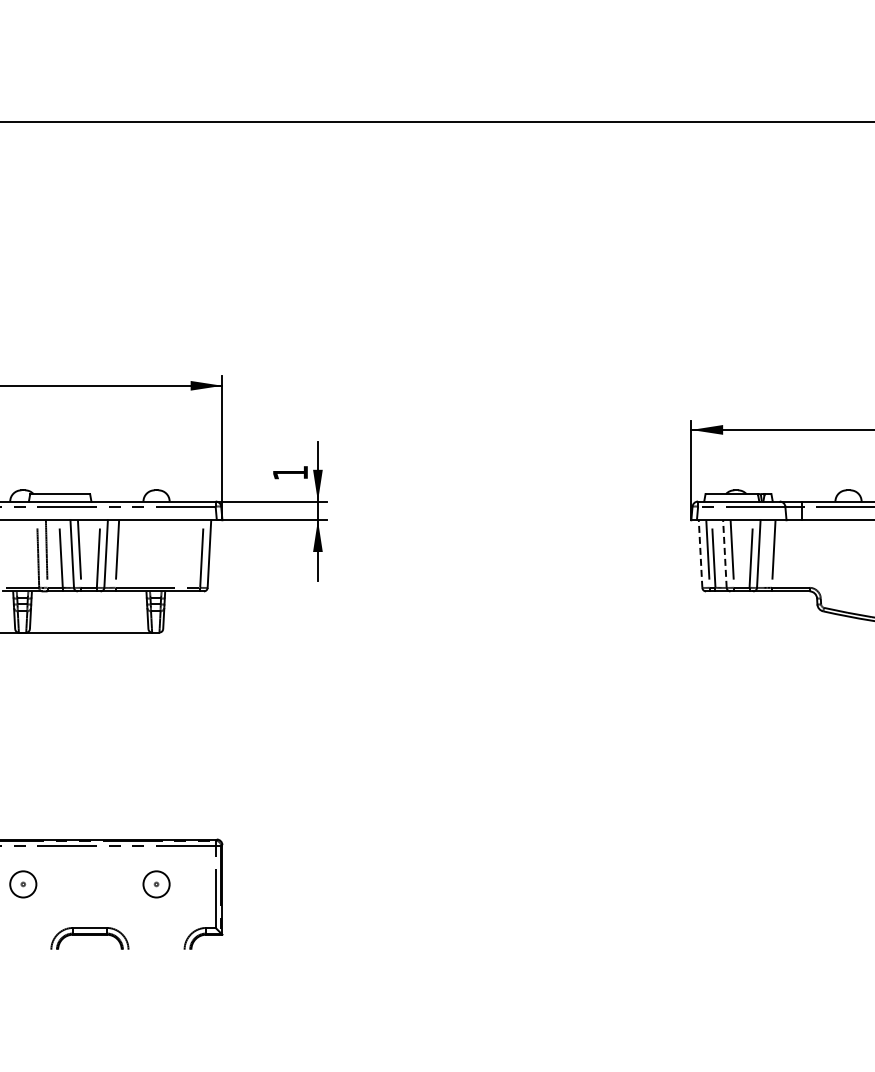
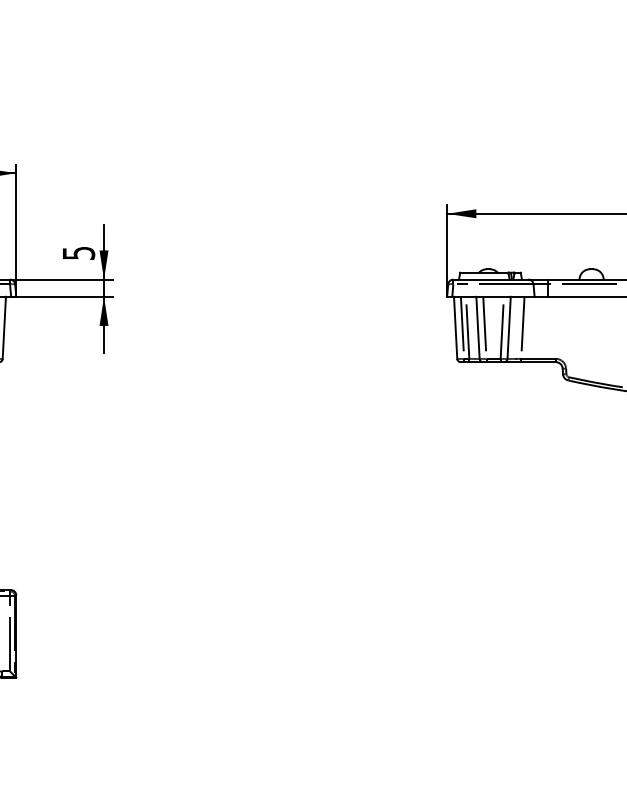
text: (290, 473) -> (78, 253), 1 -> 5
line: (700, 554) -> (455, 328), dashed -> solid
line: (724, 554) -> (477, 328), dashed -> solid

